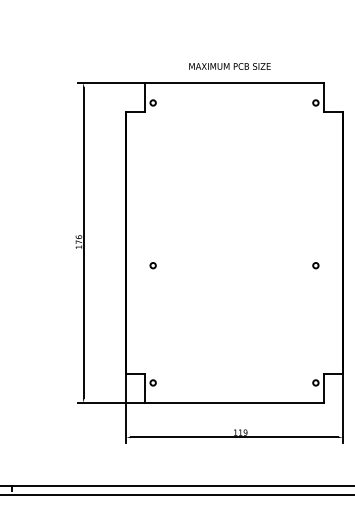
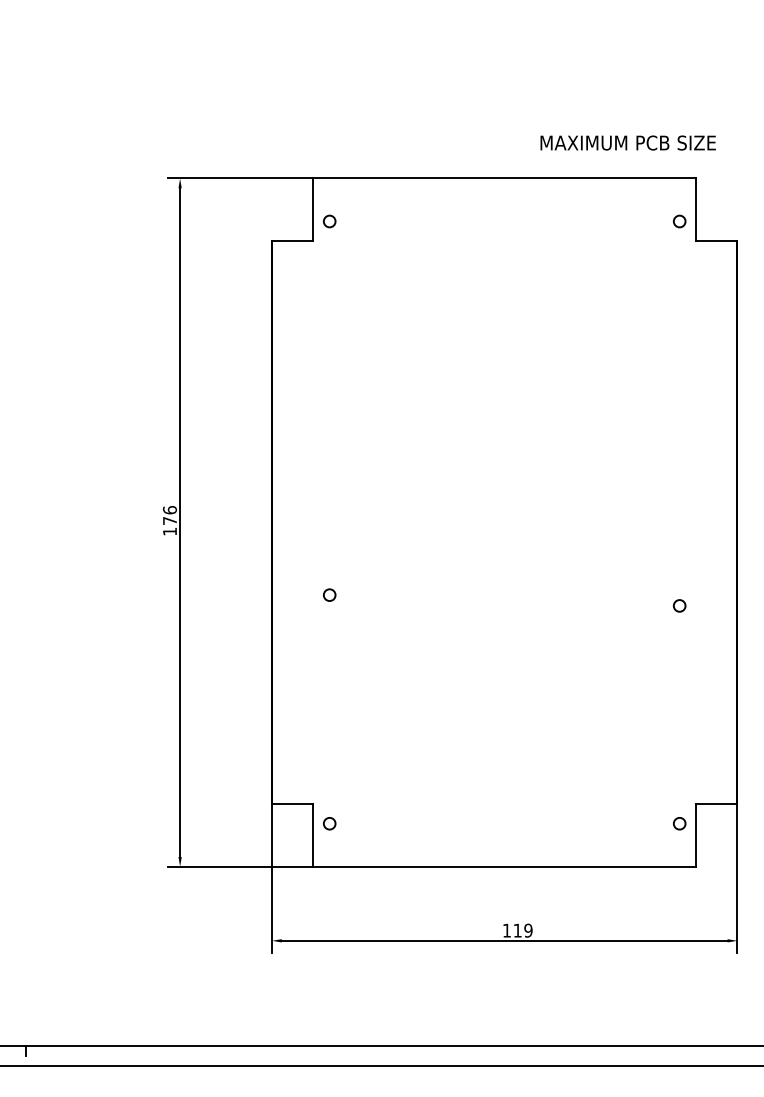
text: (229, 66) -> (627, 143), moved
circle: (152, 265) -> (328, 594), moved
circle: (315, 265) -> (678, 605), moved

